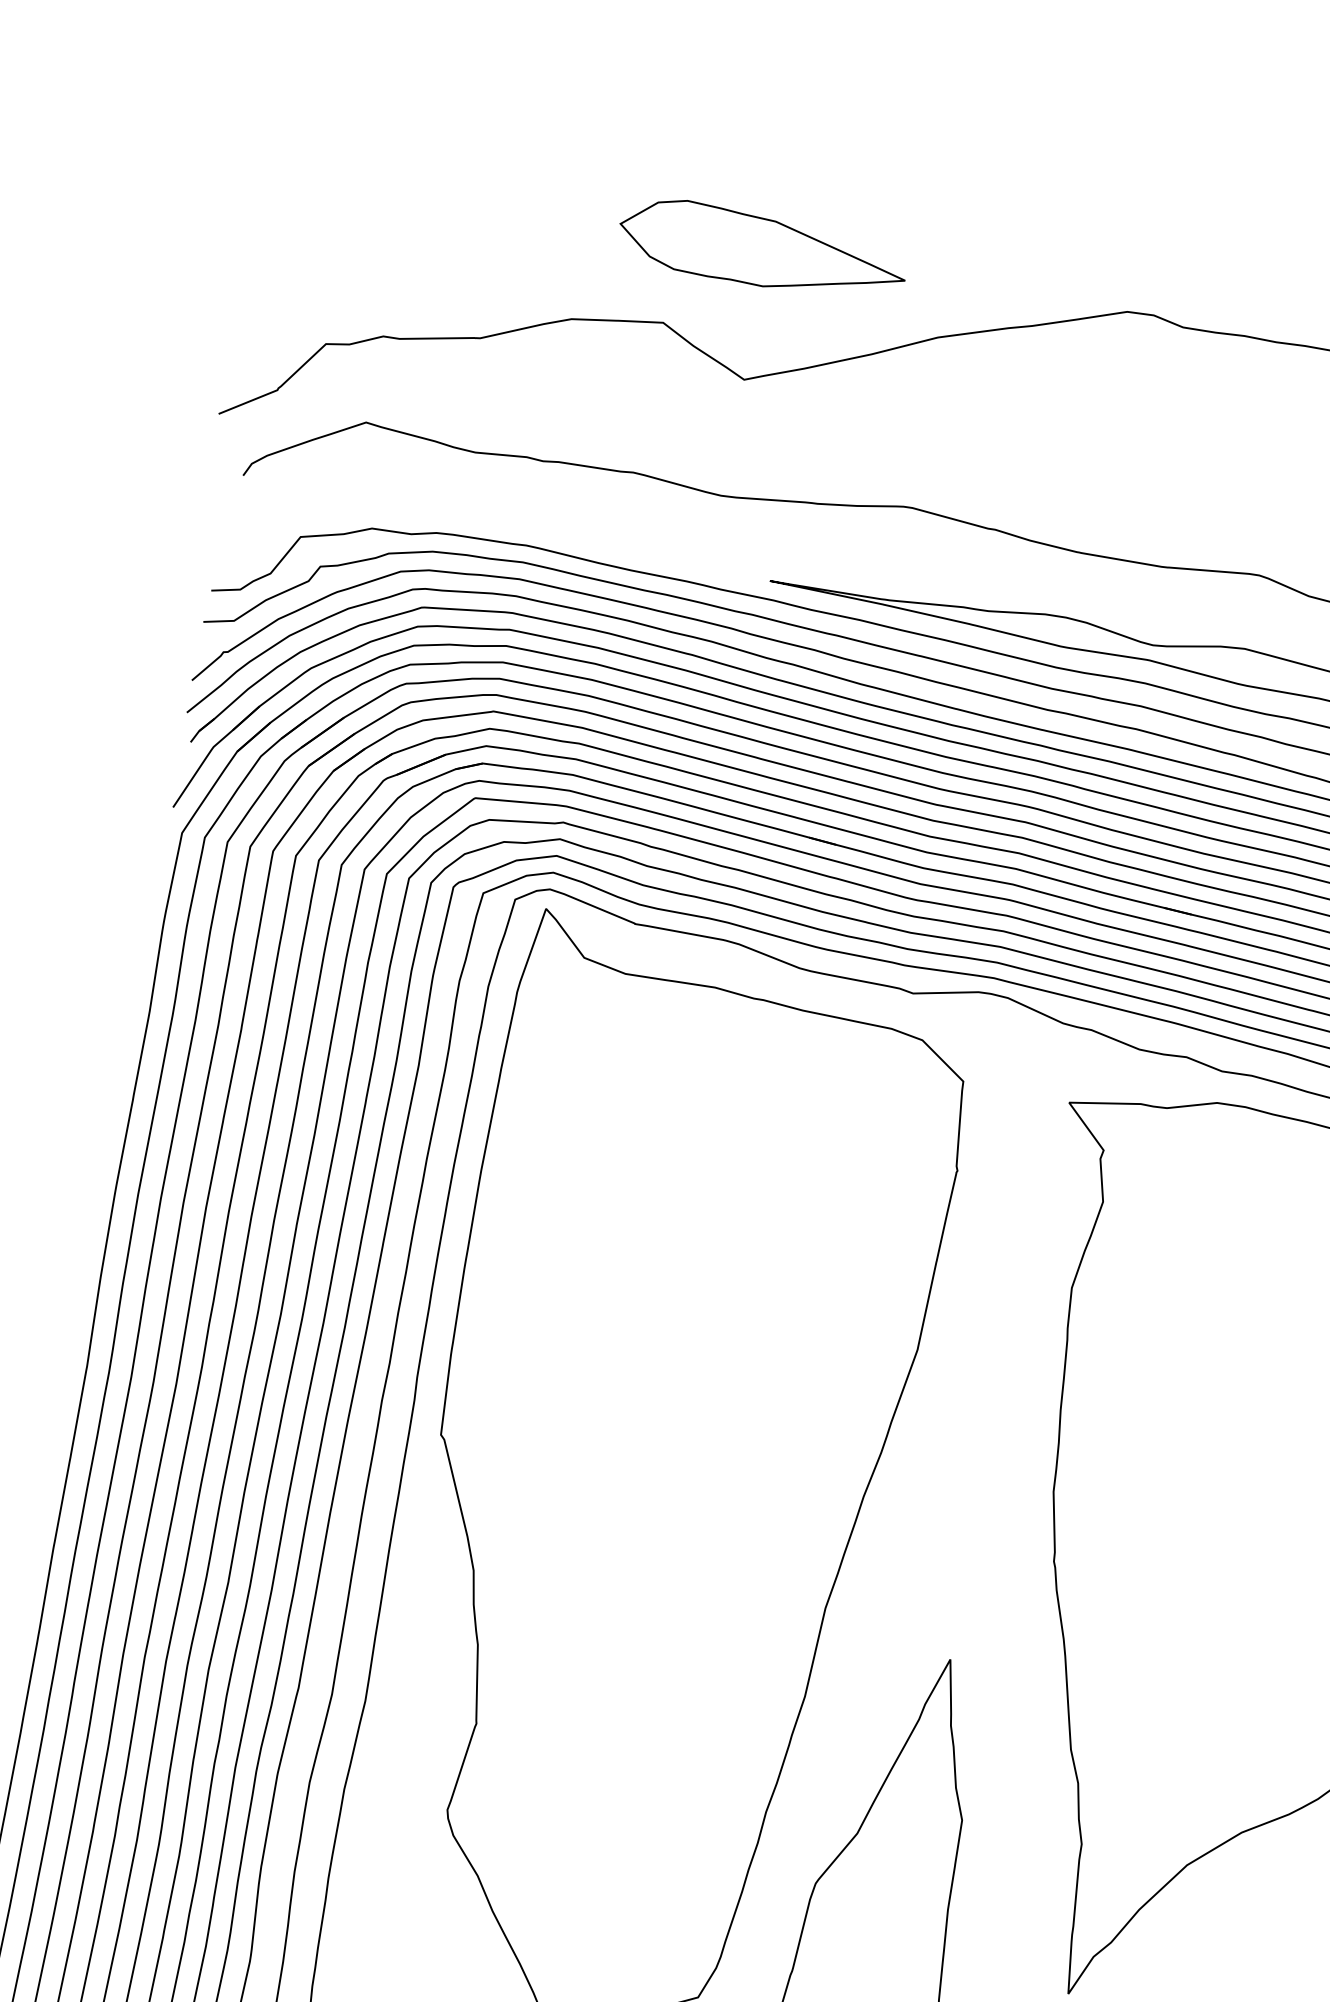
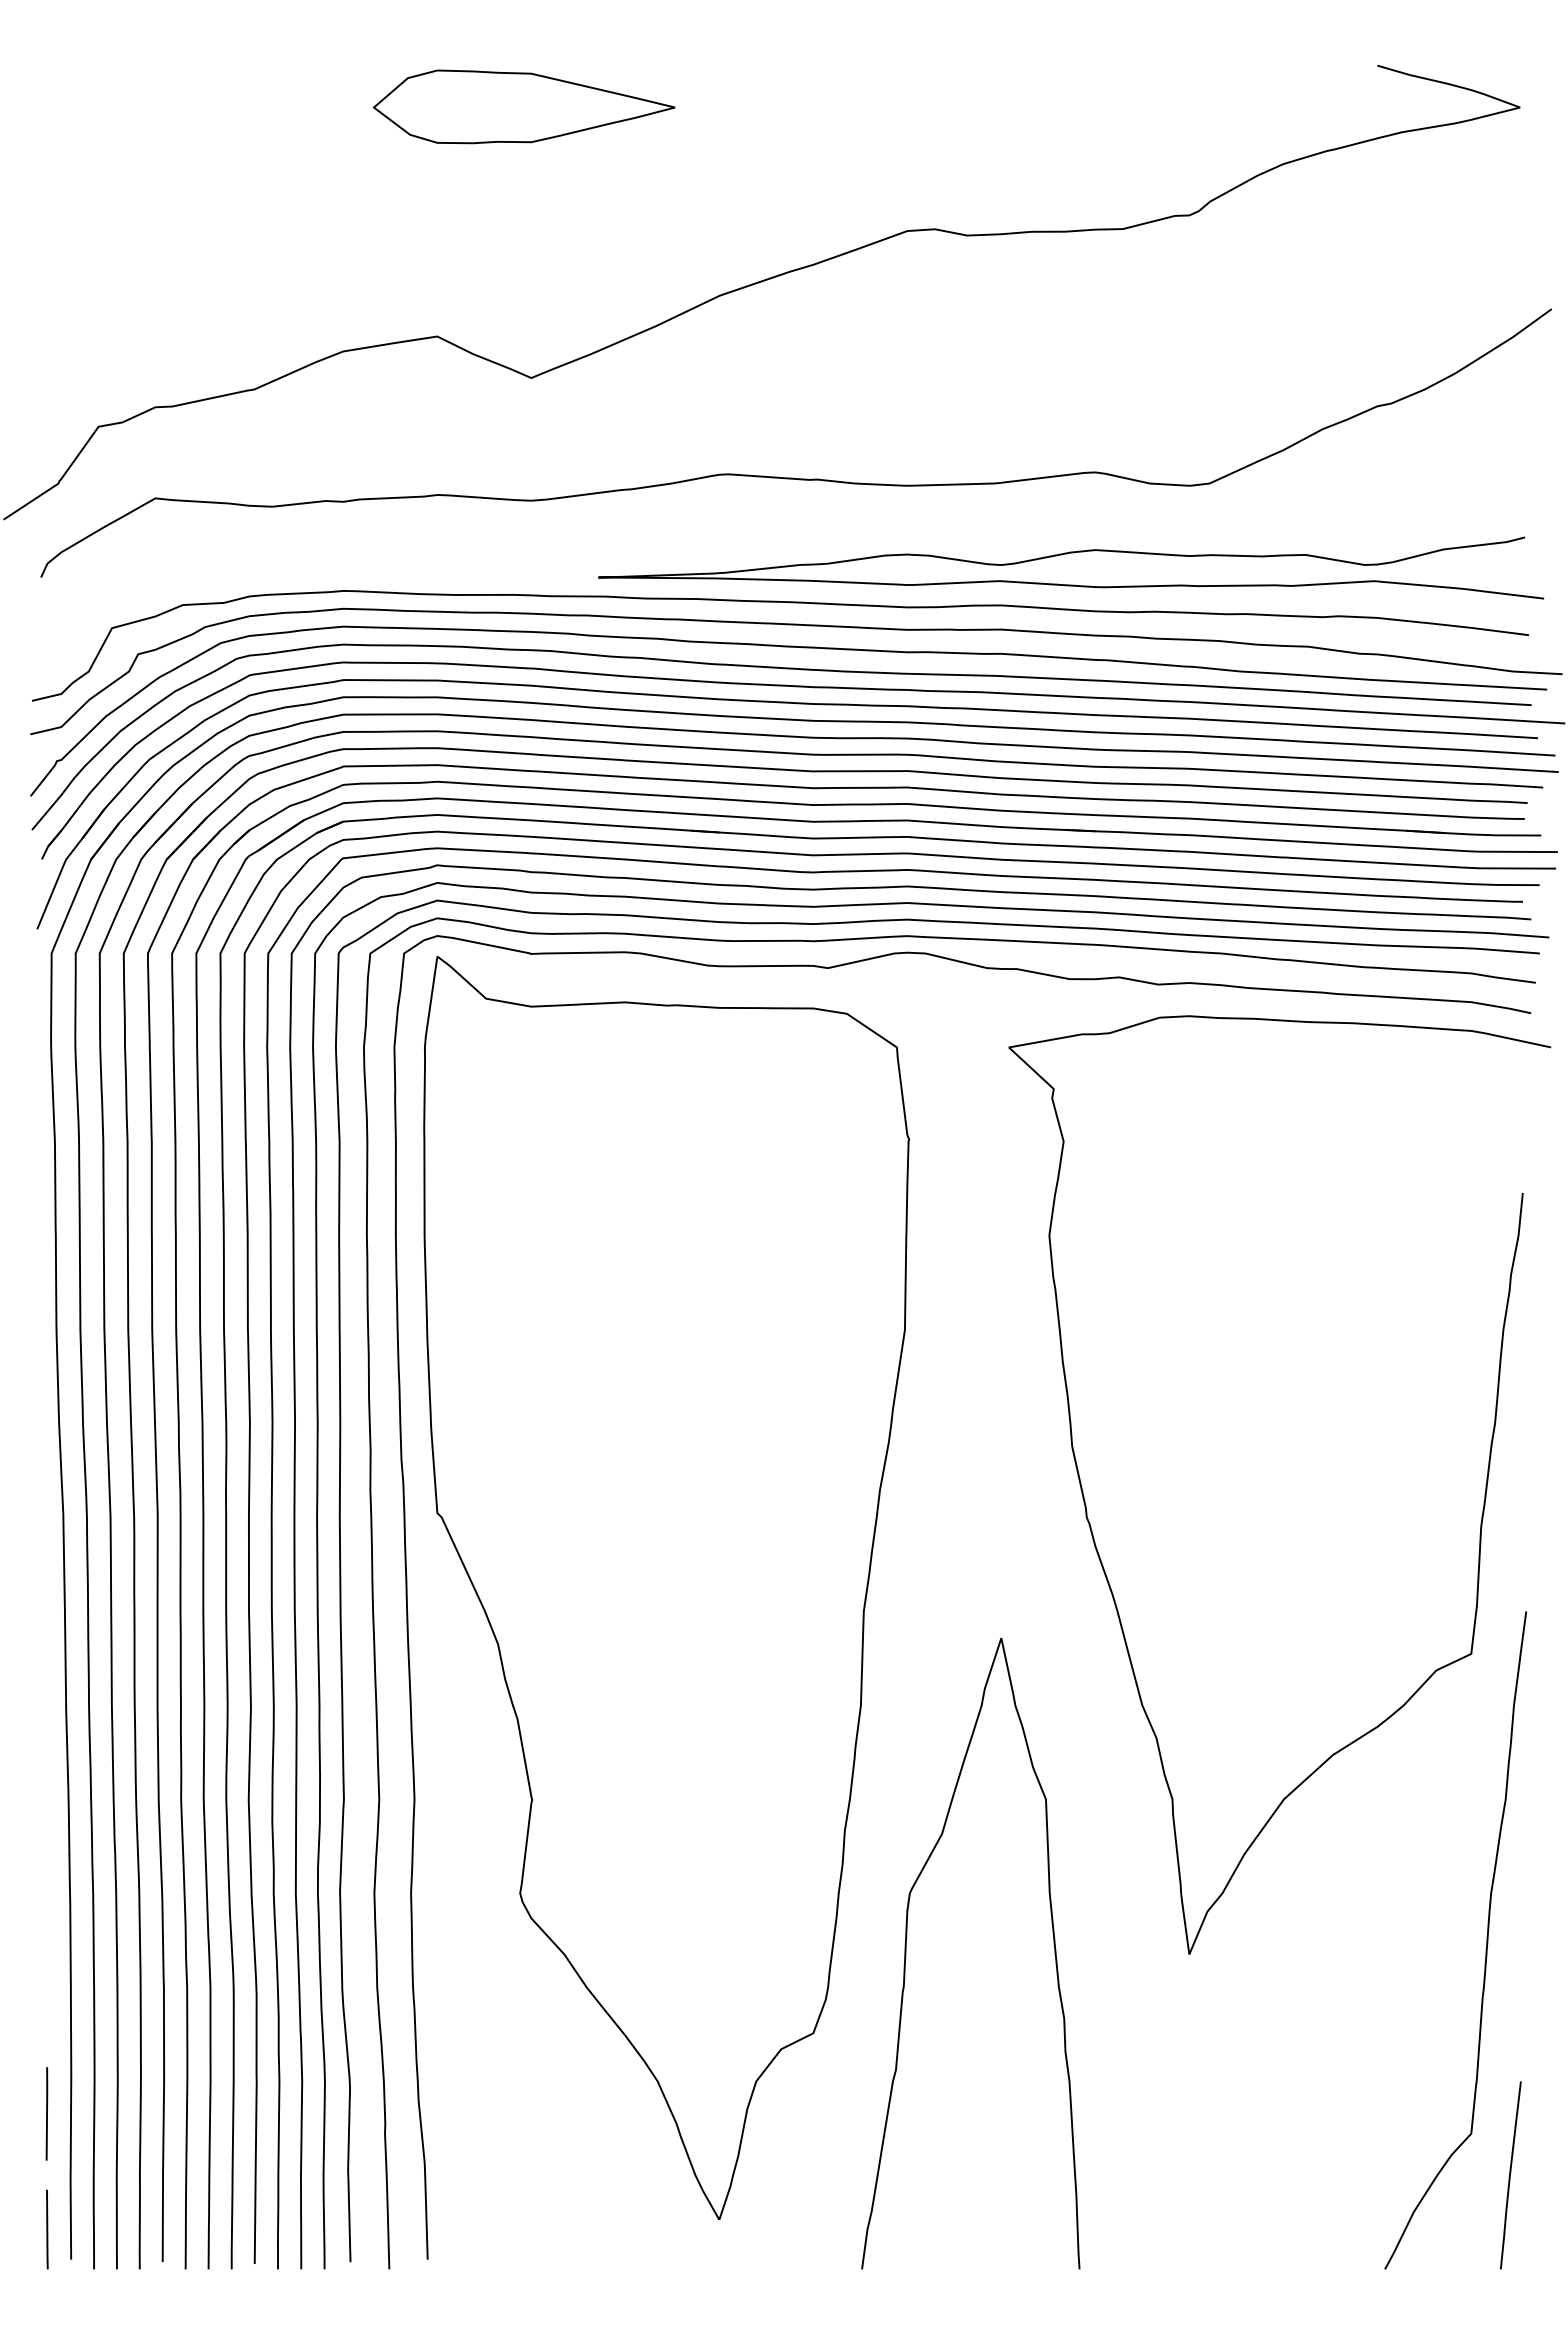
part: (762, 251) -> (523, 106), moved

